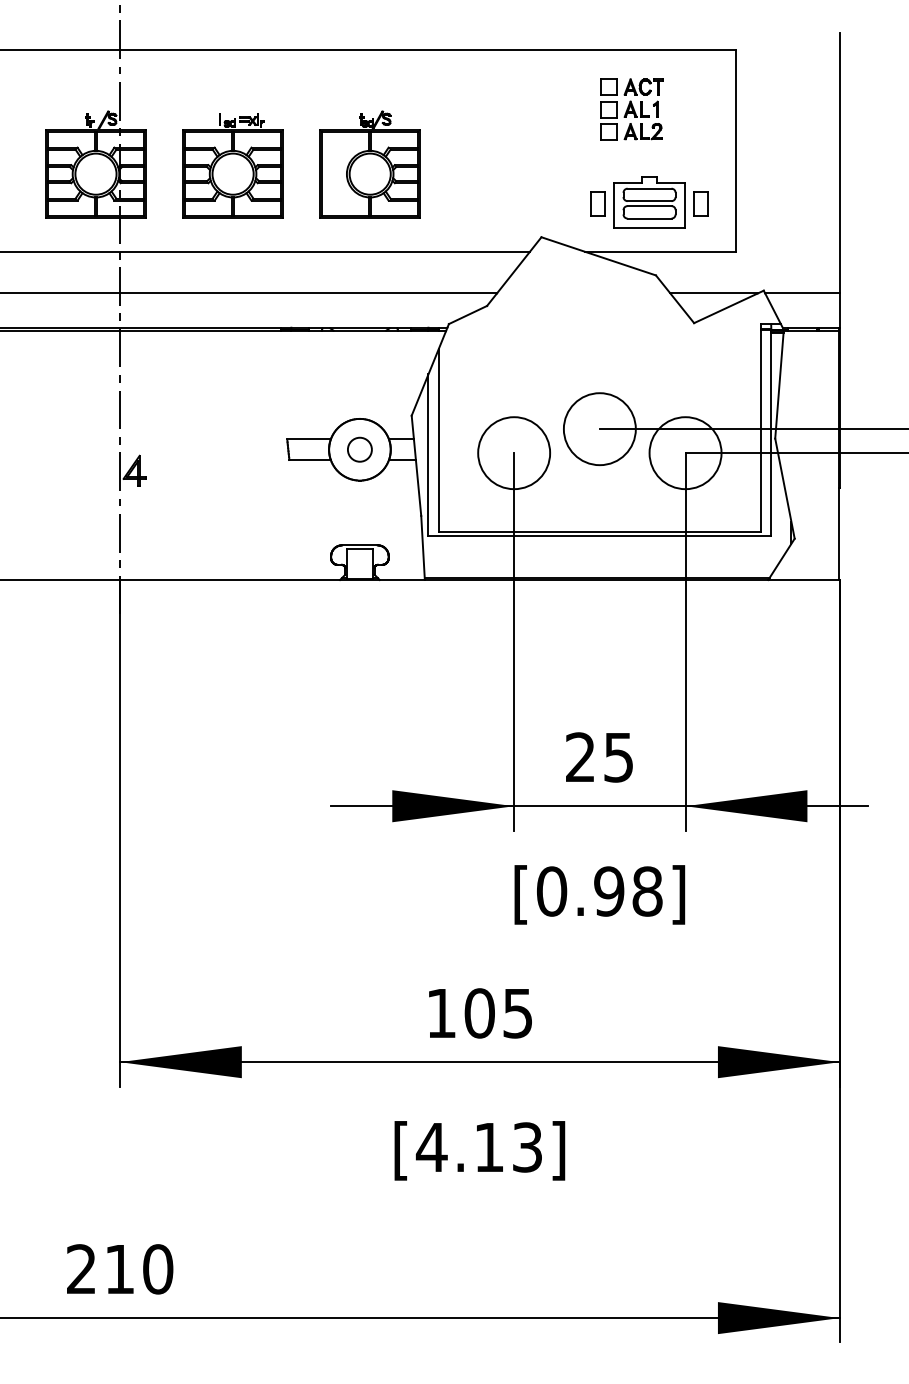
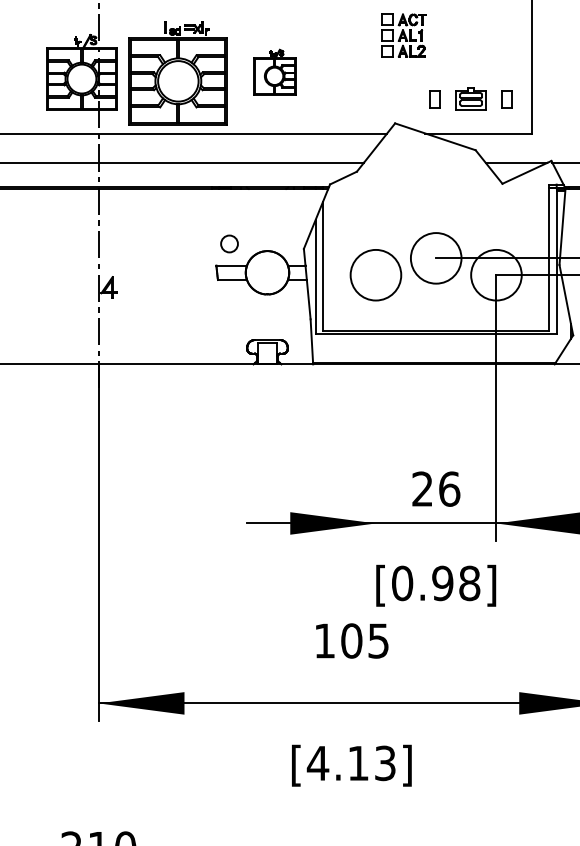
part: (631, 109) -> (403, 35), moved
part: (369, 164) -> (274, 72), size x0.6
part: (232, 165) -> (177, 72), size x1.4
part: (649, 202) -> (471, 98), size x0.6
circle: (359, 449) -> (229, 243), moved
line: (514, 641) -> (376, 407), removed
text: (619, 757) -> (450, 489), 25 -> 26
text: (480, 1013) -> (352, 641), moved

